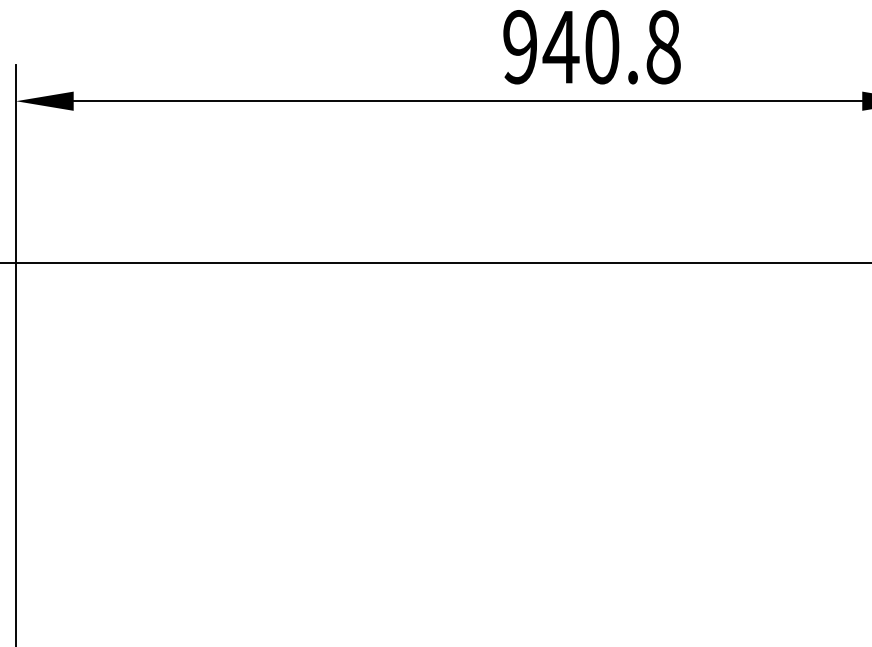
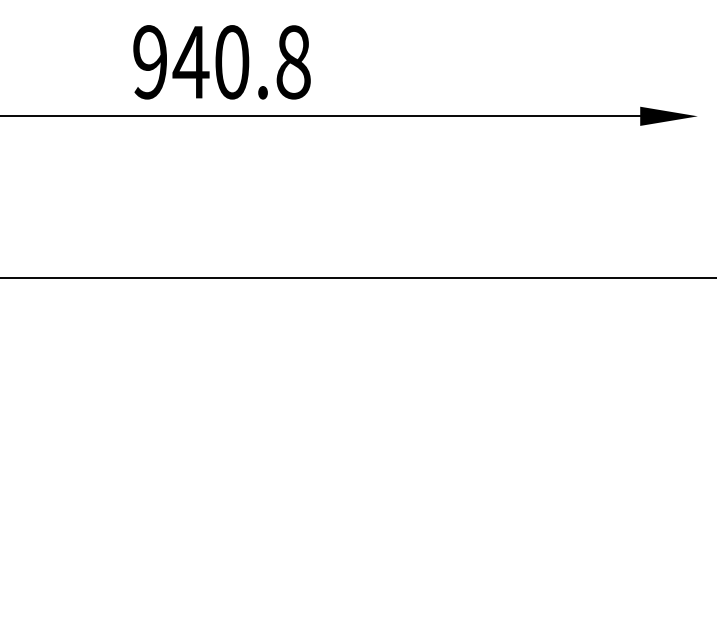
text: (591, 47) -> (221, 62), moved

